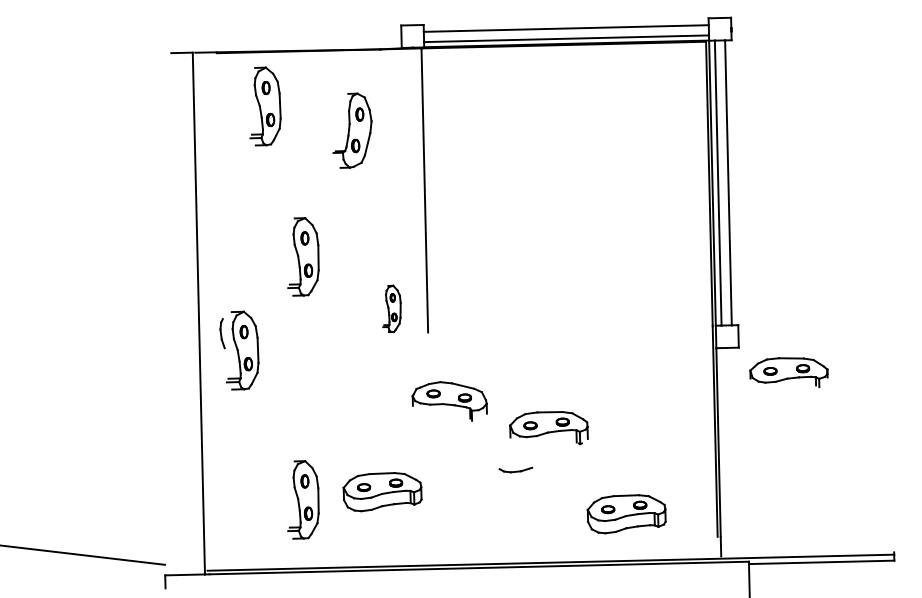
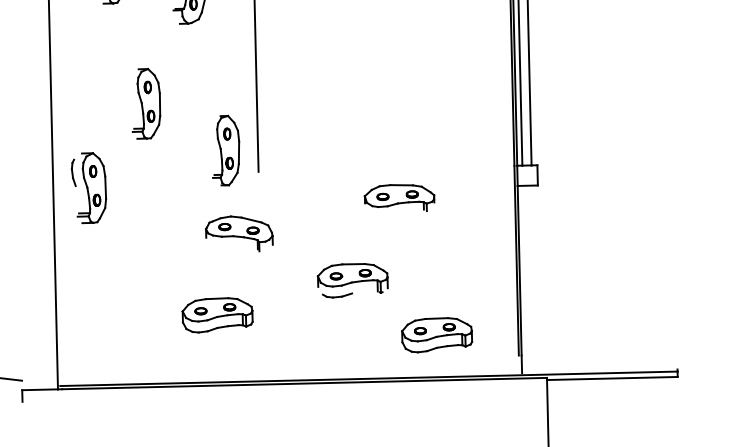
part: (391, 308) -> (225, 150), size x1.67
part: (788, 372) -> (399, 197), moved
part: (449, 401) -> (239, 233), moved
part: (548, 428) -> (352, 278), moved
part: (303, 499) -> (146, 321), removed

